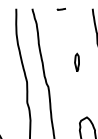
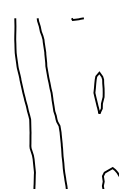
part: (76, 62) -> (98, 92), size x1.67

